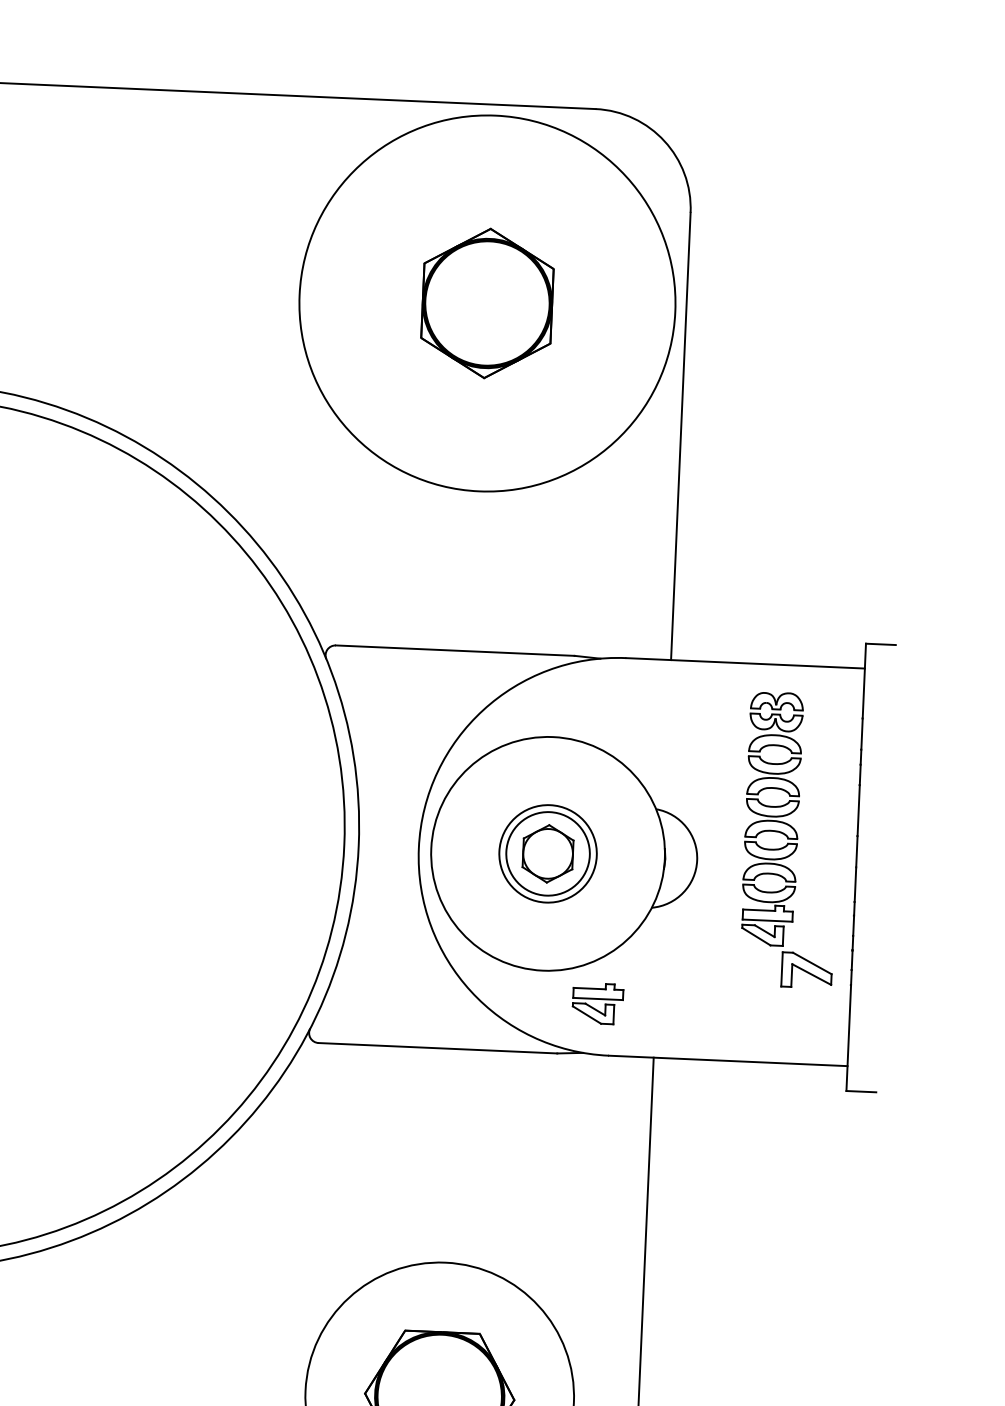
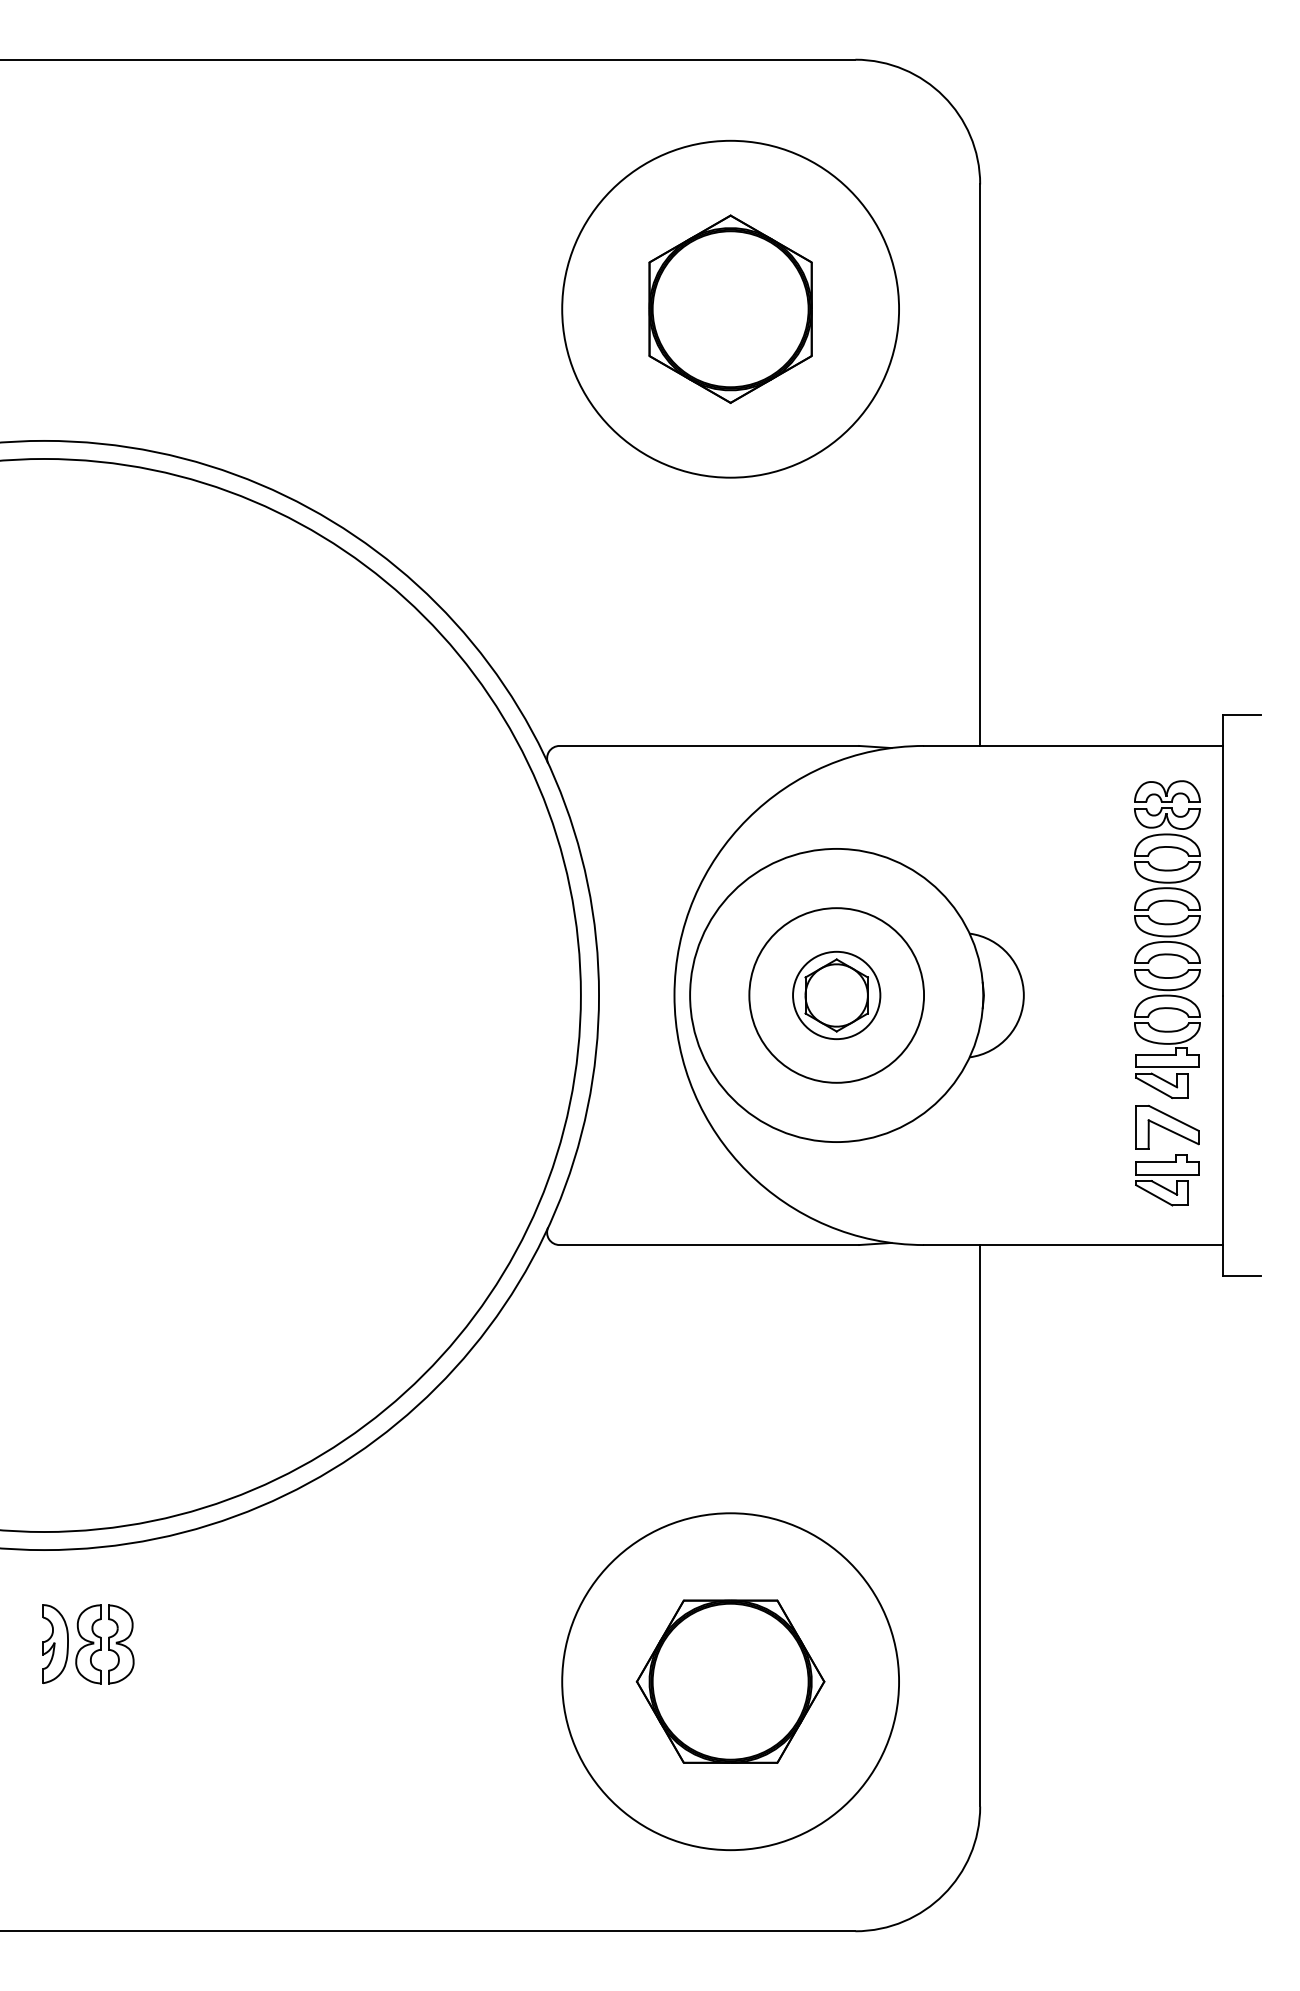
circle: (487, 302) -> (730, 308), size x0.71
part: (772, 818) -> (1167, 939), moved
circle: (547, 853) -> (836, 995), size x0.71
circle: (547, 853) -> (836, 995), size x1.67
part: (598, 1003) -> (1167, 1180), moved

